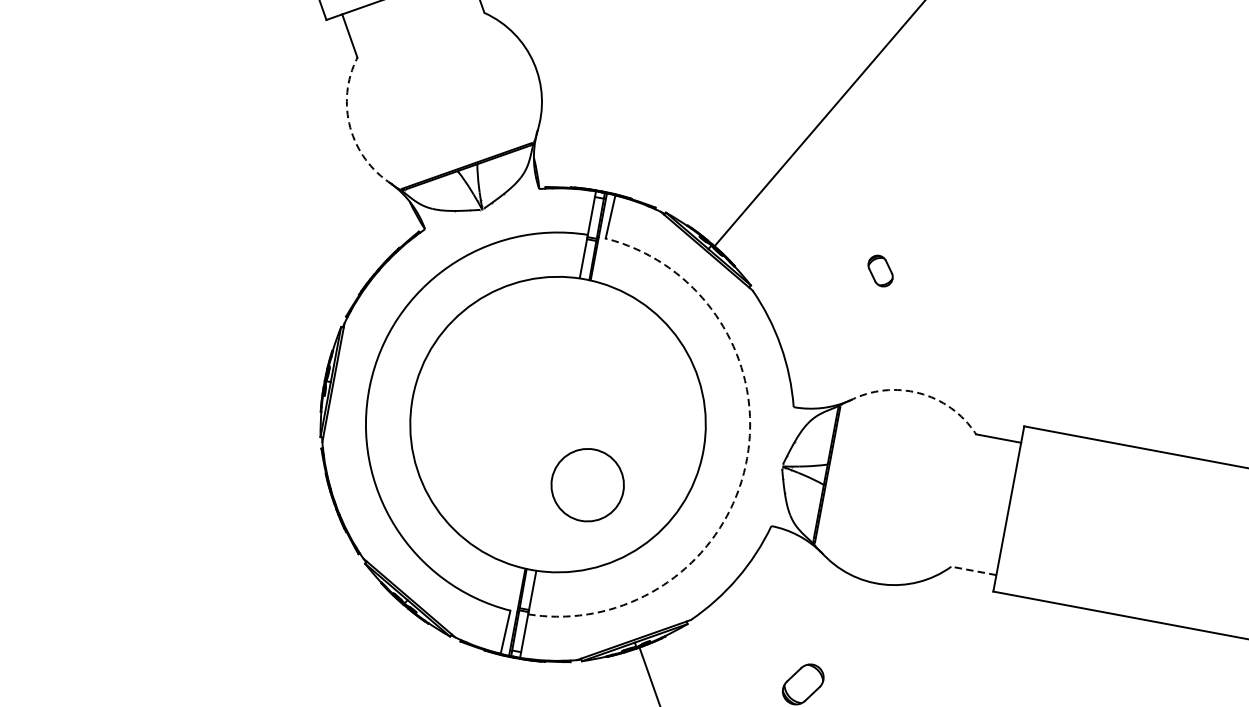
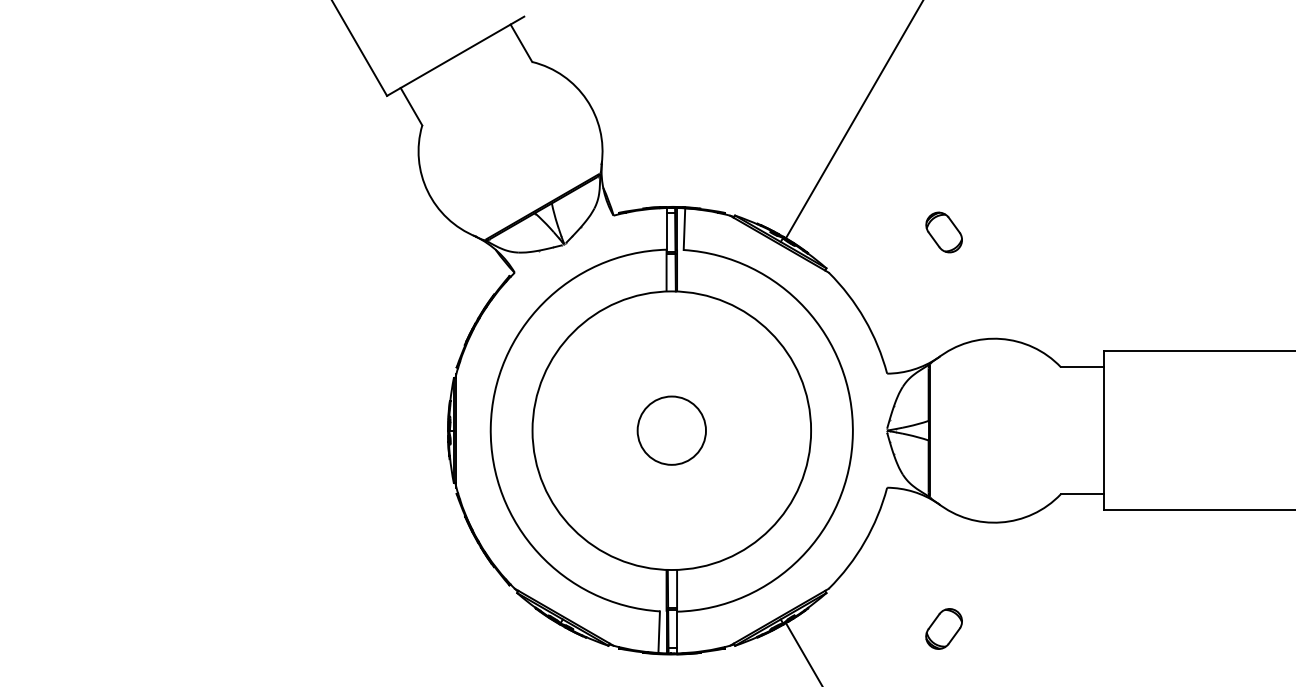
arc: (349, 127) -> (427, 191), dashed -> solid
part: (879, 270) -> (943, 232), size x1.43
arc: (918, 392) -> (1000, 338), dashed -> solid
arc: (745, 463) -> (852, 434), dashed -> solid
circle: (587, 484) -> (671, 430), moved
line: (973, 571) -> (1082, 494), dashed -> solid

